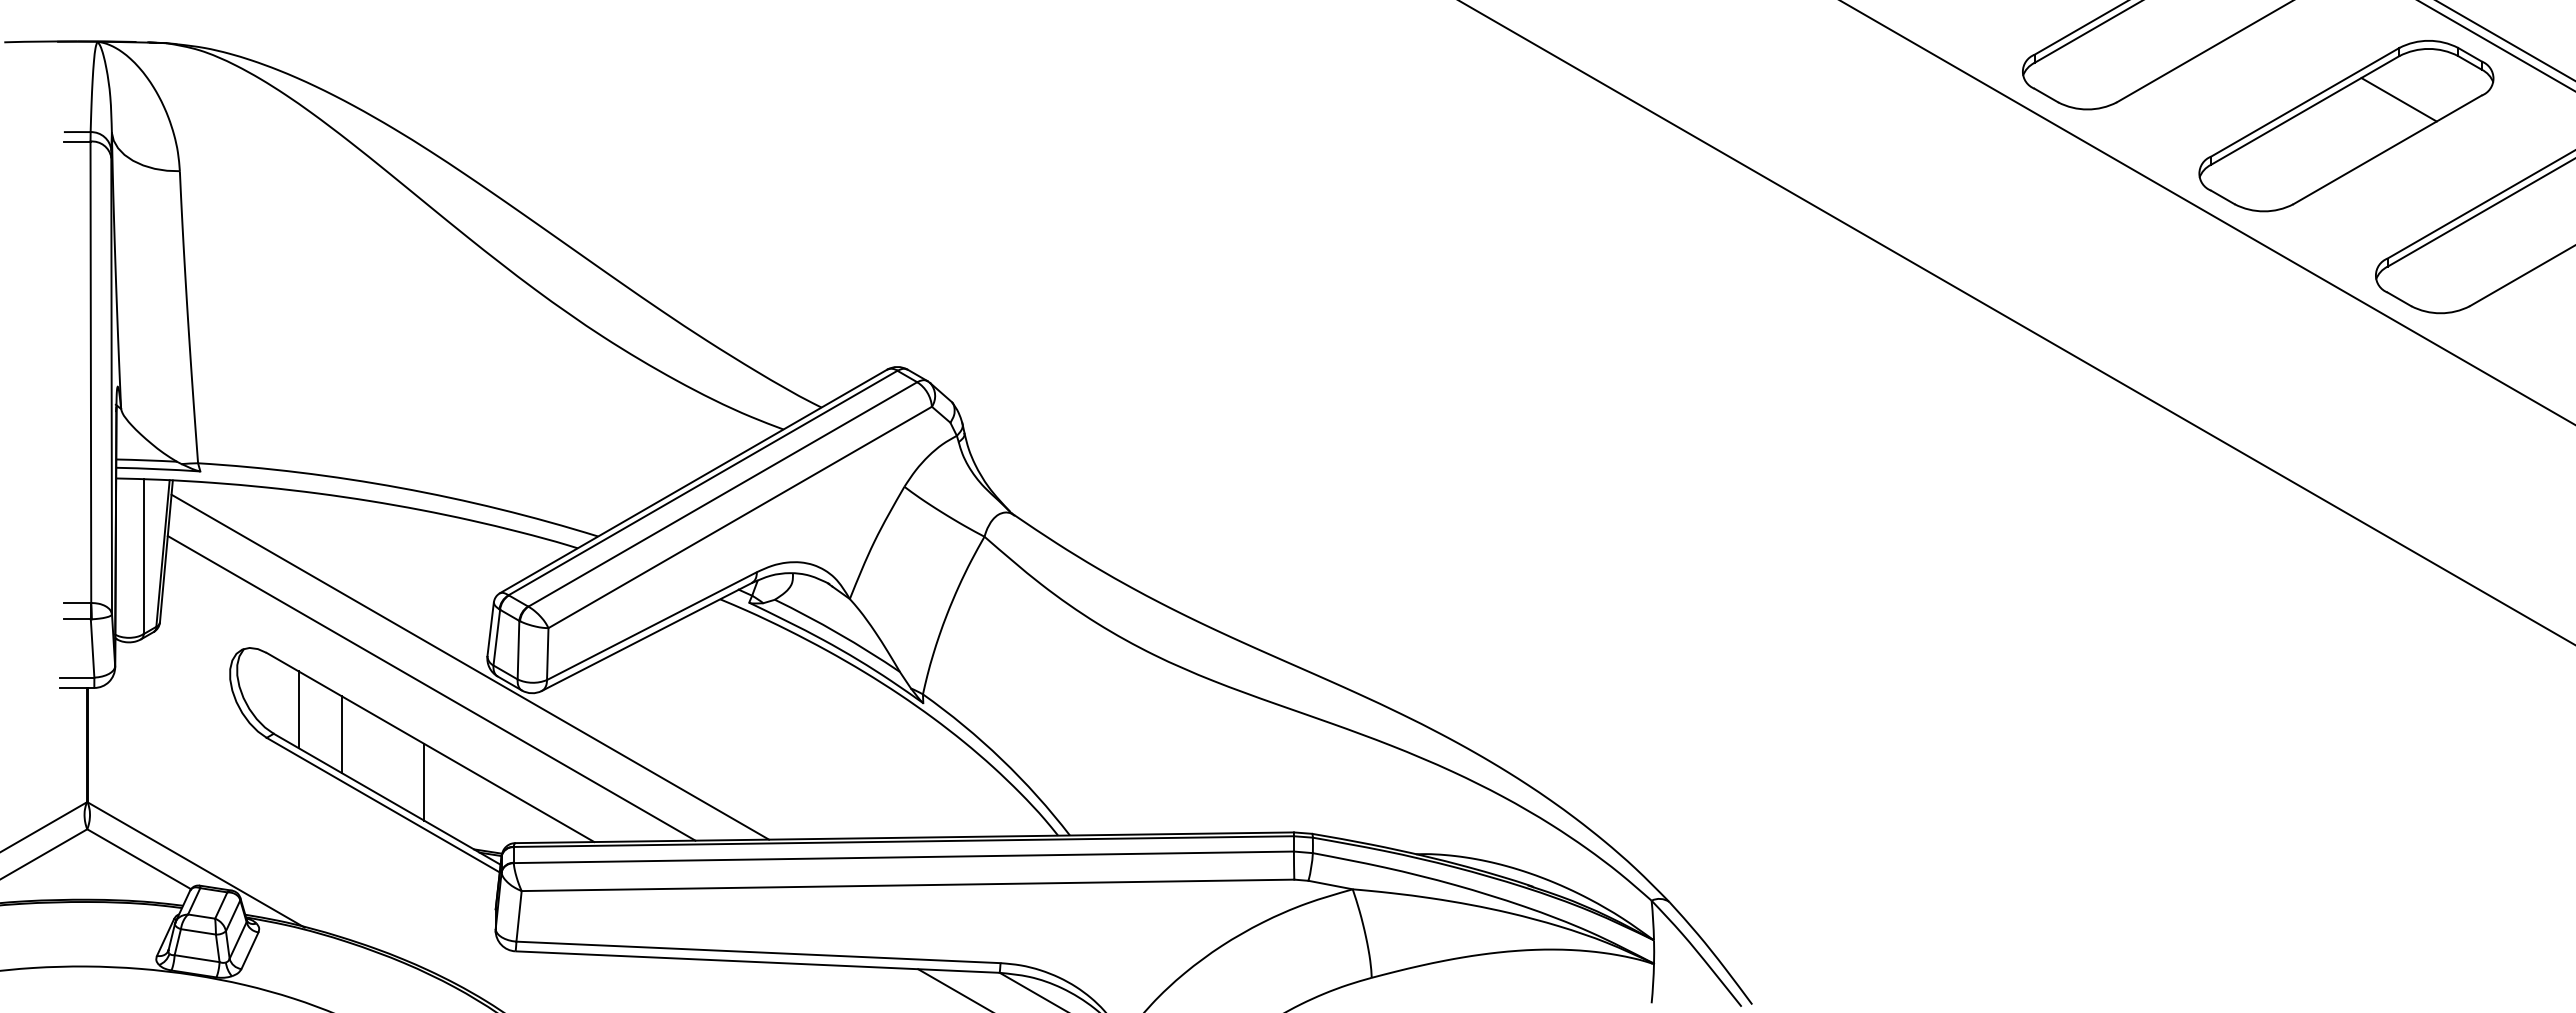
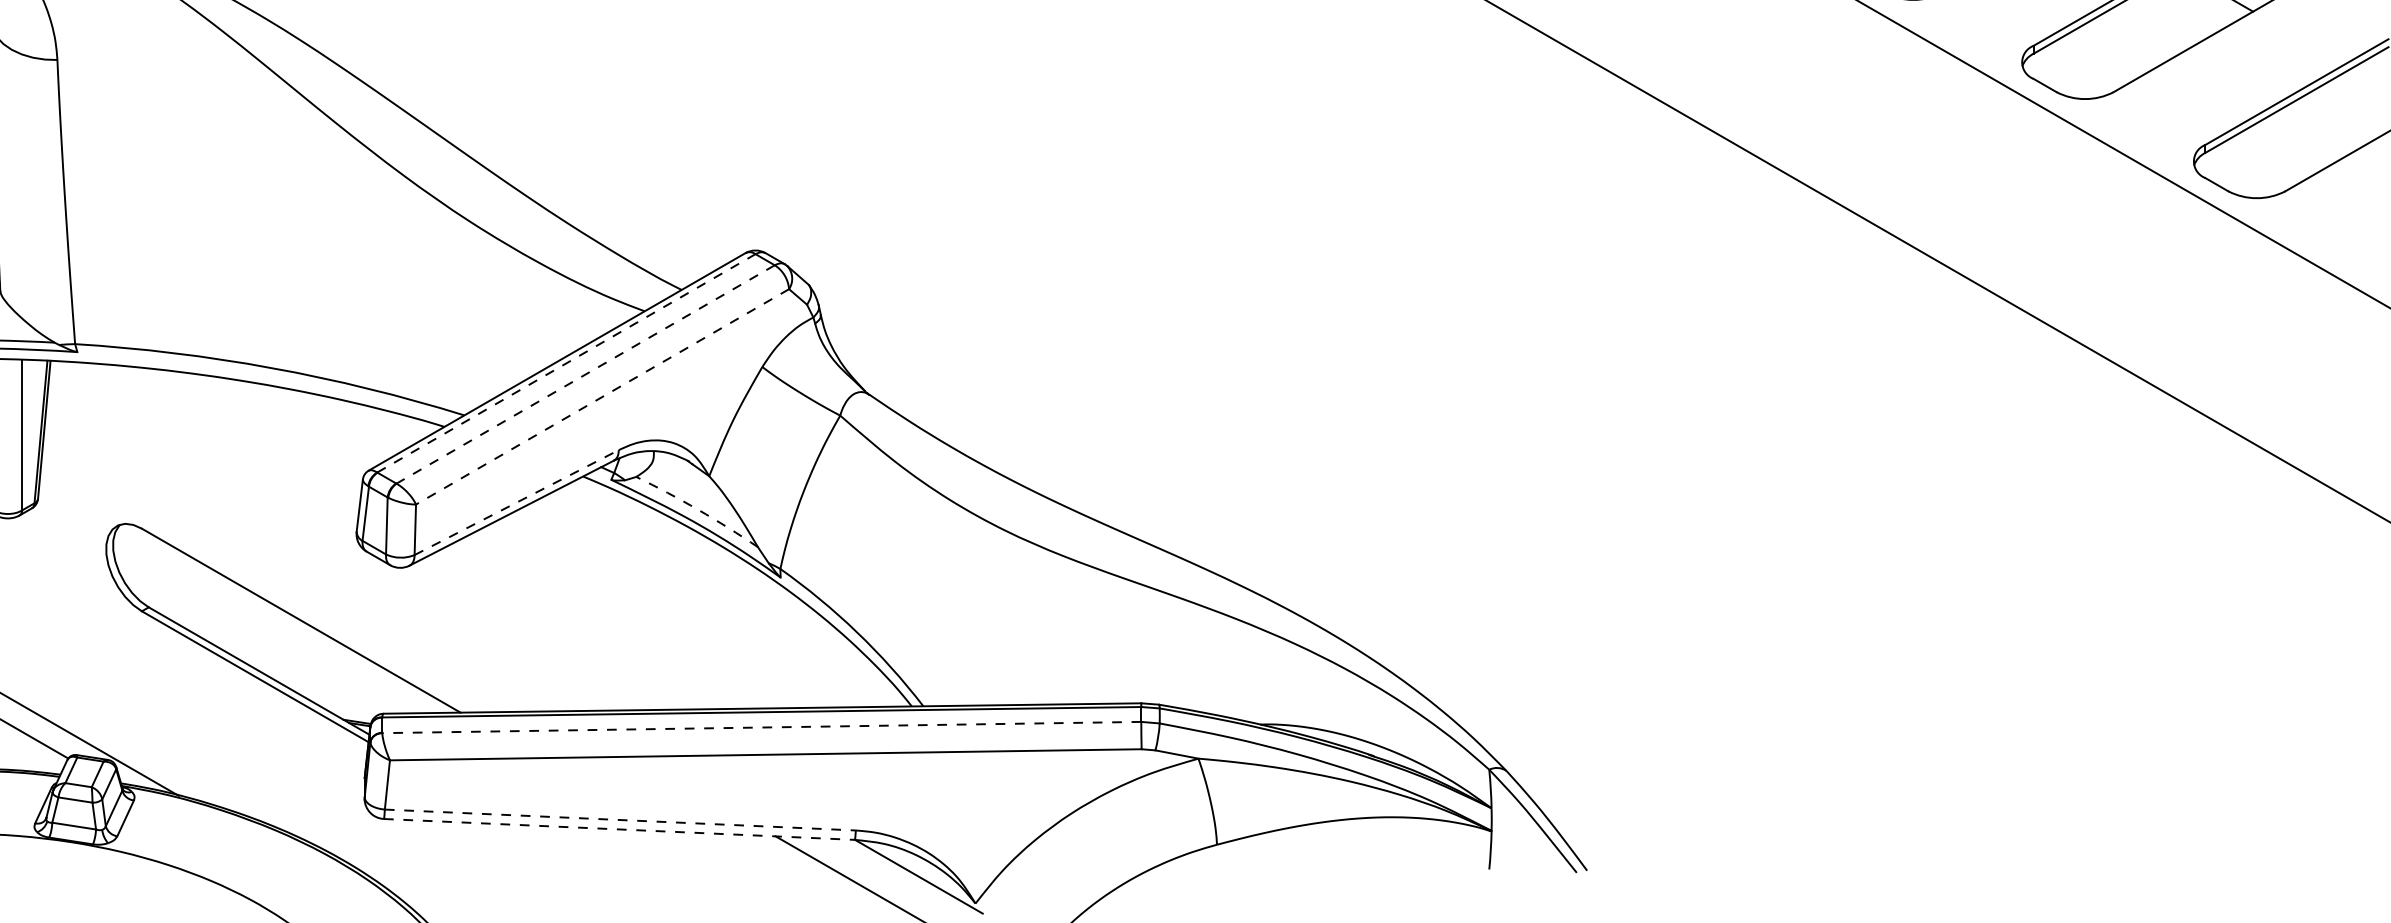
line: (703, 482) -> (566, 362), solid -> dashed
line: (722, 494) -> (585, 374), solid -> dashed
line: (739, 517) -> (601, 396), solid -> dashed
line: (651, 626) -> (516, 502), solid -> dashed
arc: (838, 633) -> (698, 509), solid -> dashed
line: (470, 666) -> (340, 541), removed
line: (431, 688) -> (302, 563), removed
line: (298, 709) -> (172, 583), removed
line: (342, 734) -> (215, 608), removed
line: (424, 781) -> (295, 653), removed
line: (903, 857) -> (761, 727), solid -> dashed
line: (758, 952) -> (620, 820), solid -> dashed
line: (757, 962) -> (619, 829), solid -> dashed

